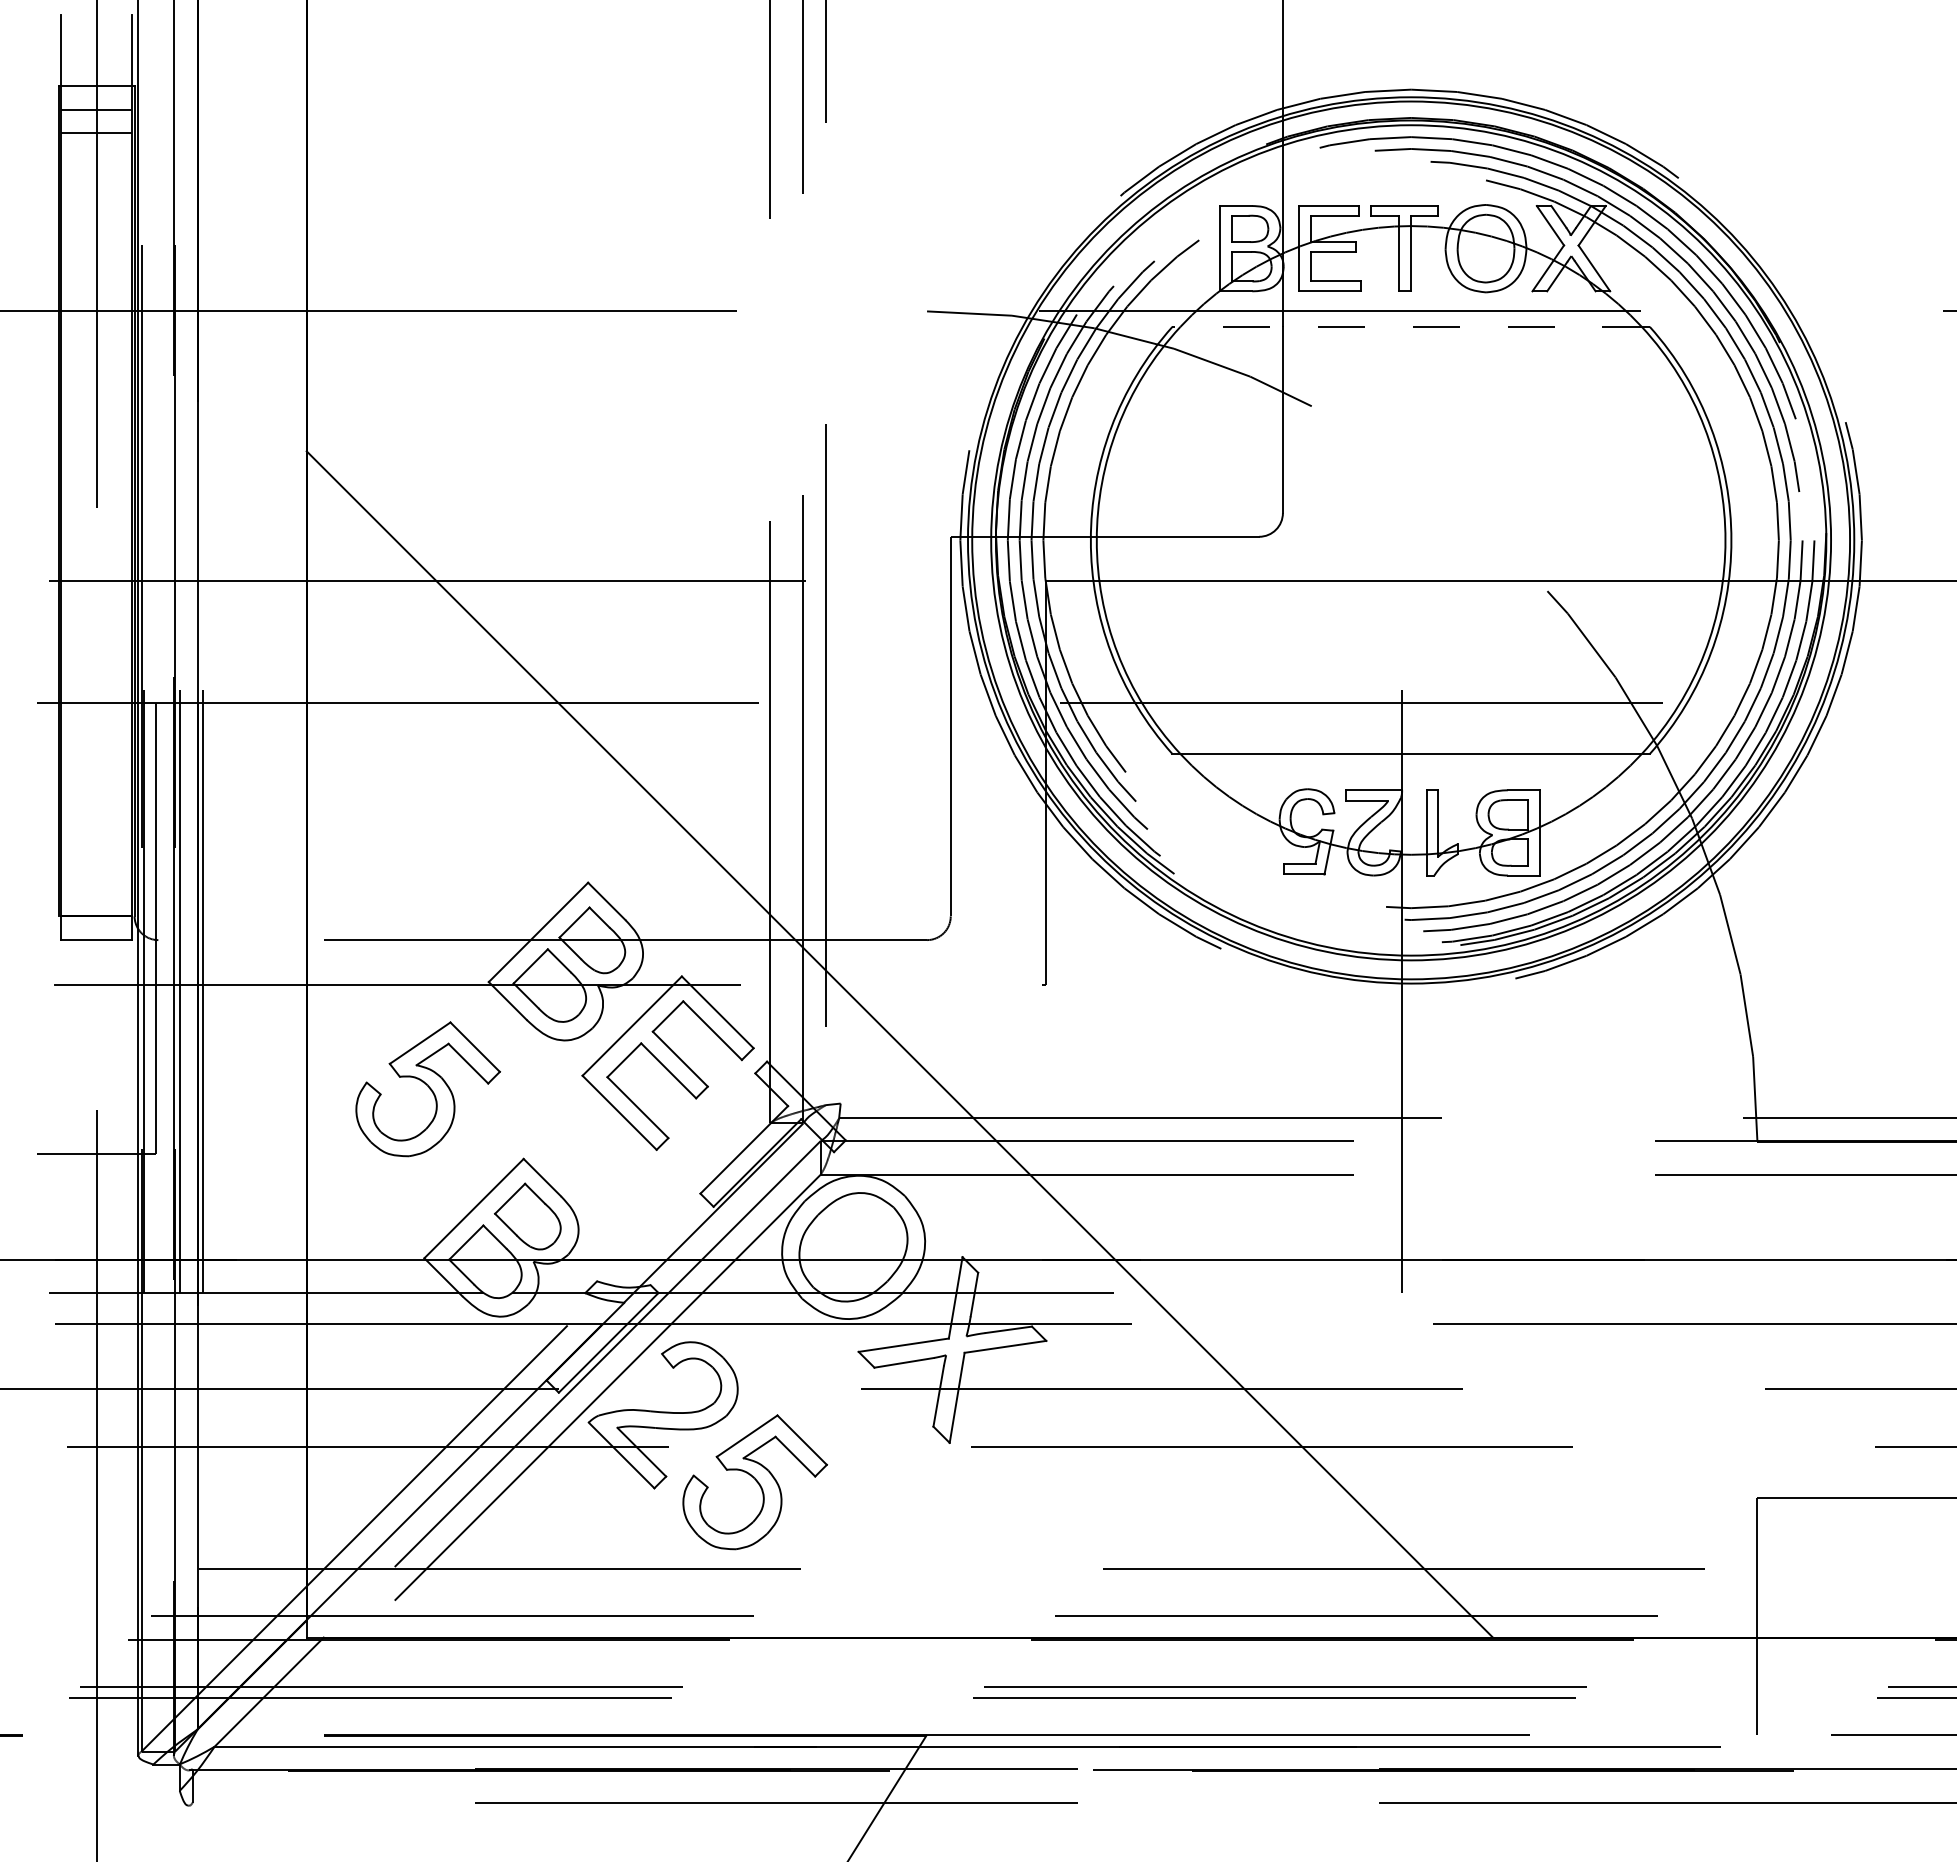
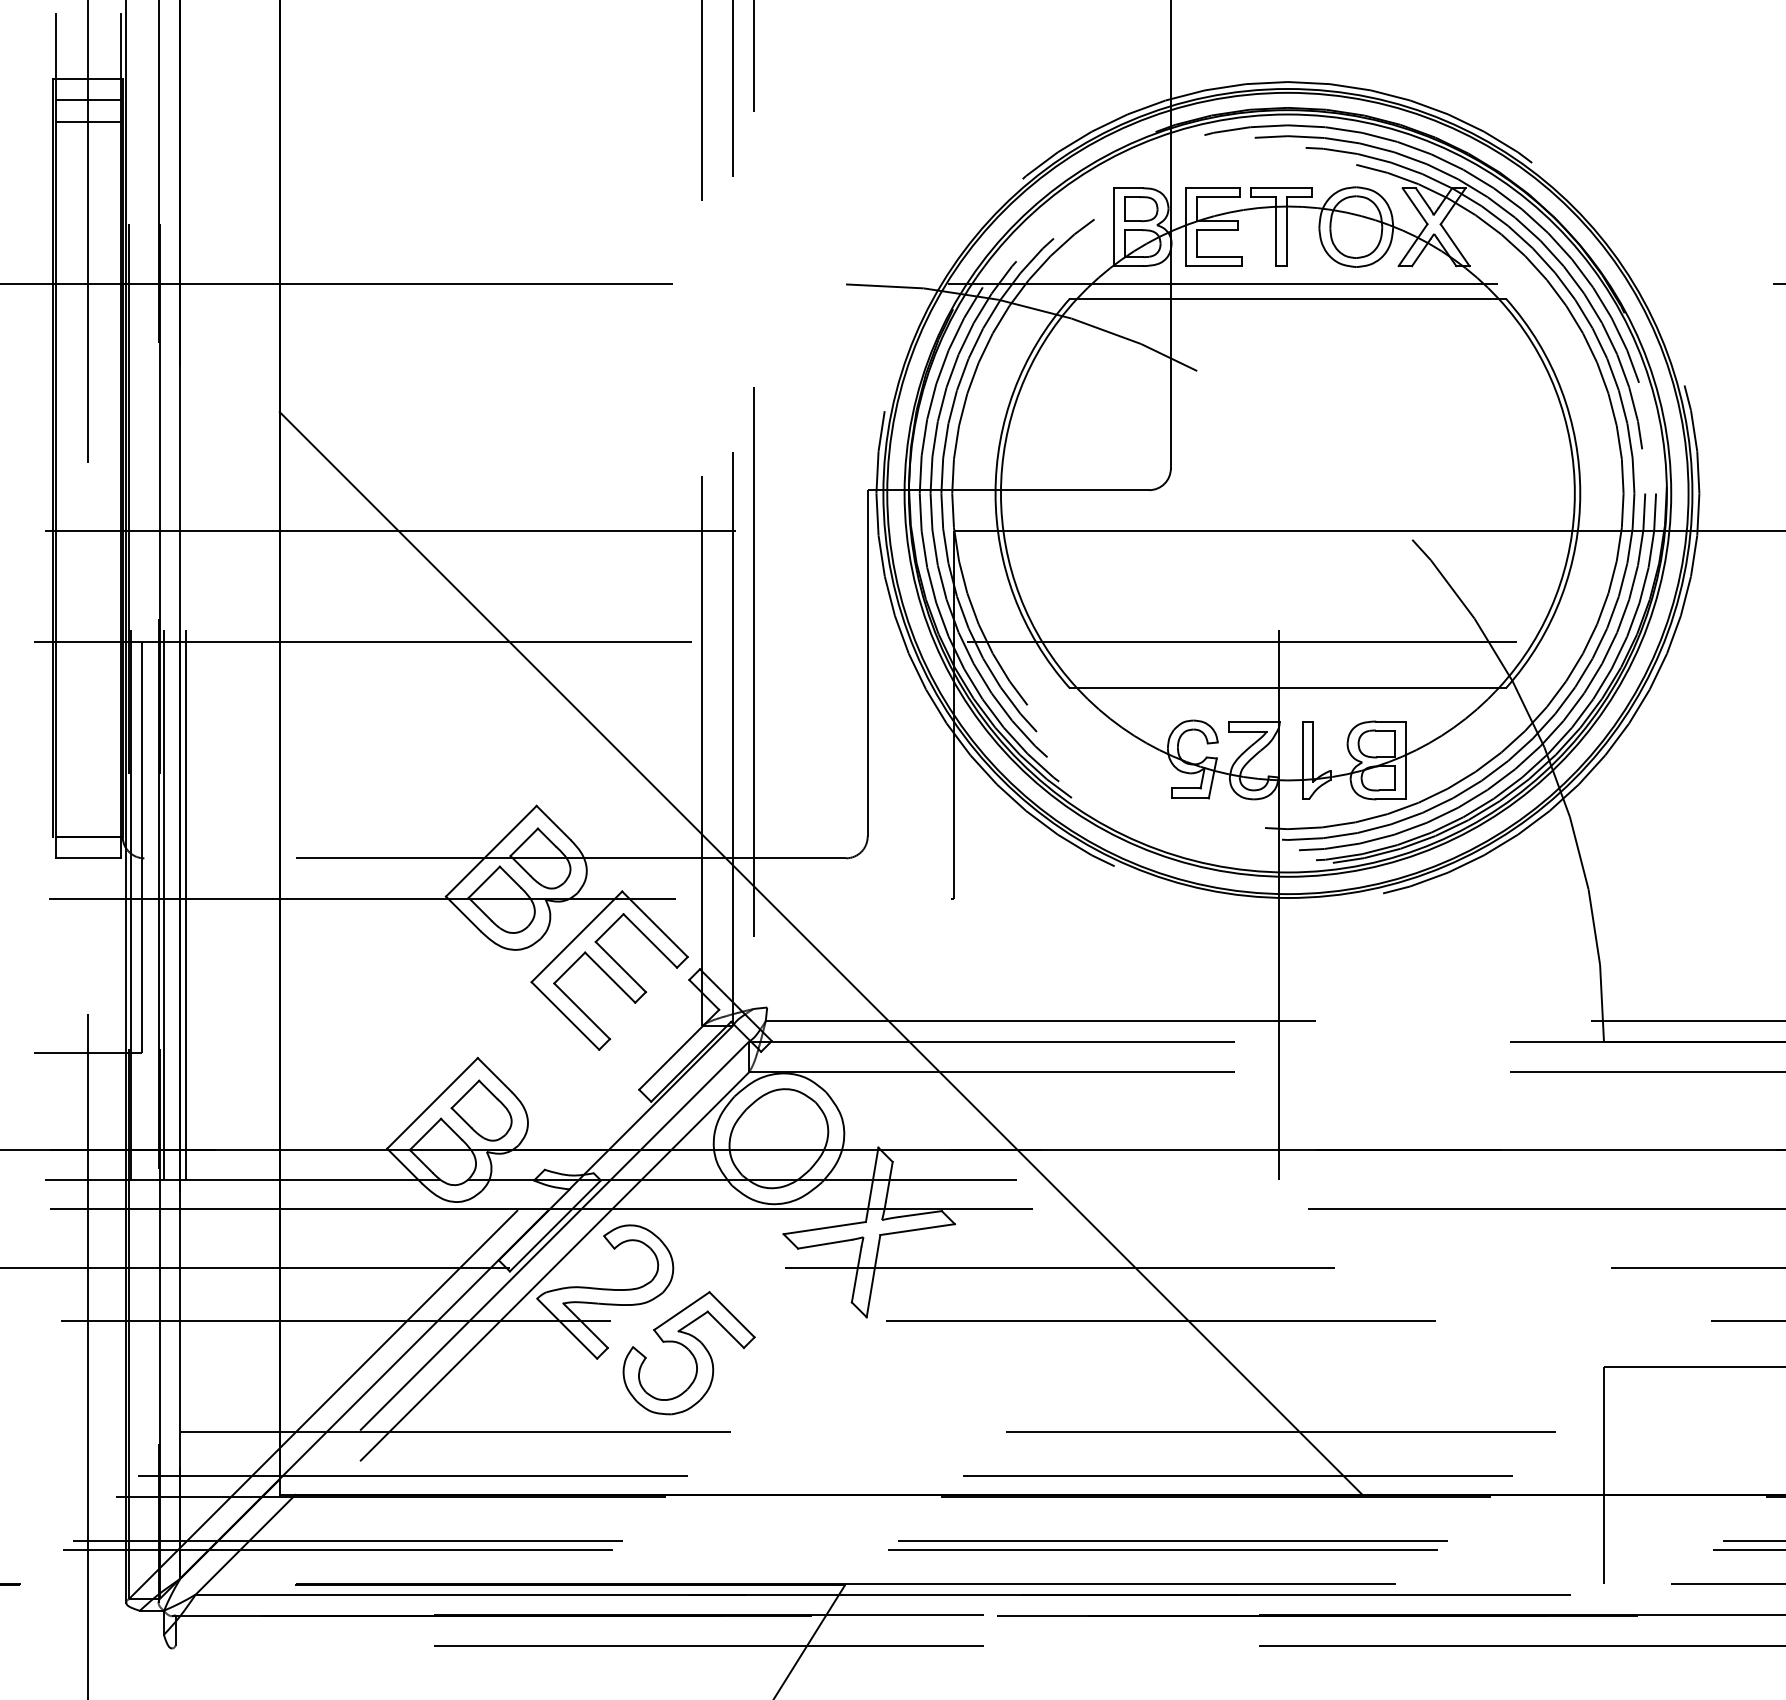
line: (1411, 326) -> (1288, 298), dashed -> solid
part: (427, 1089) -> (390, 994), removed

